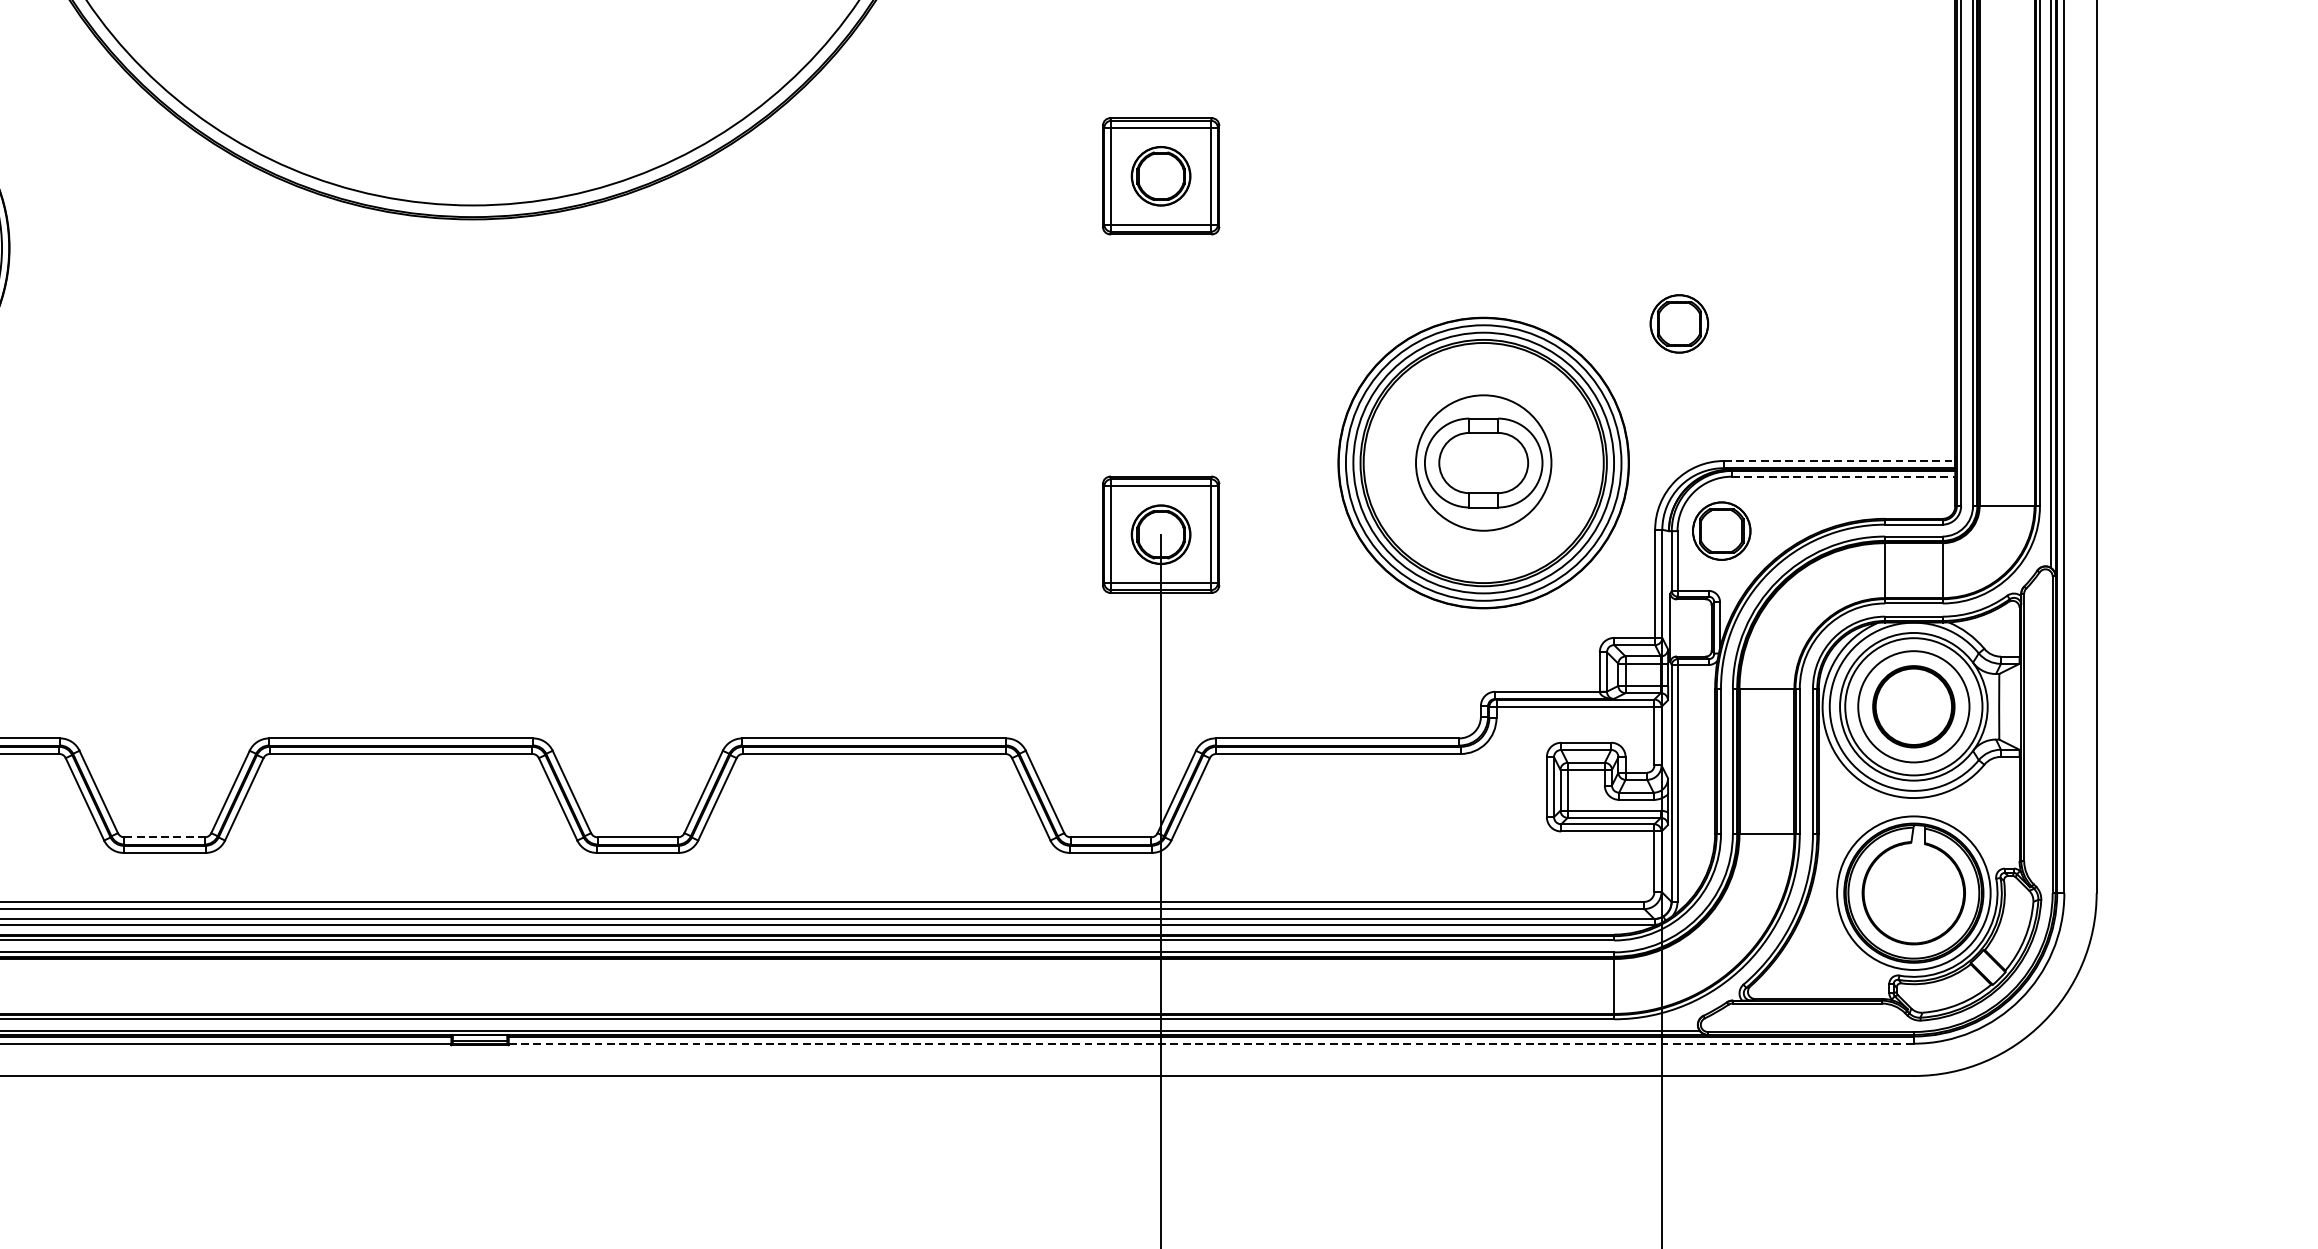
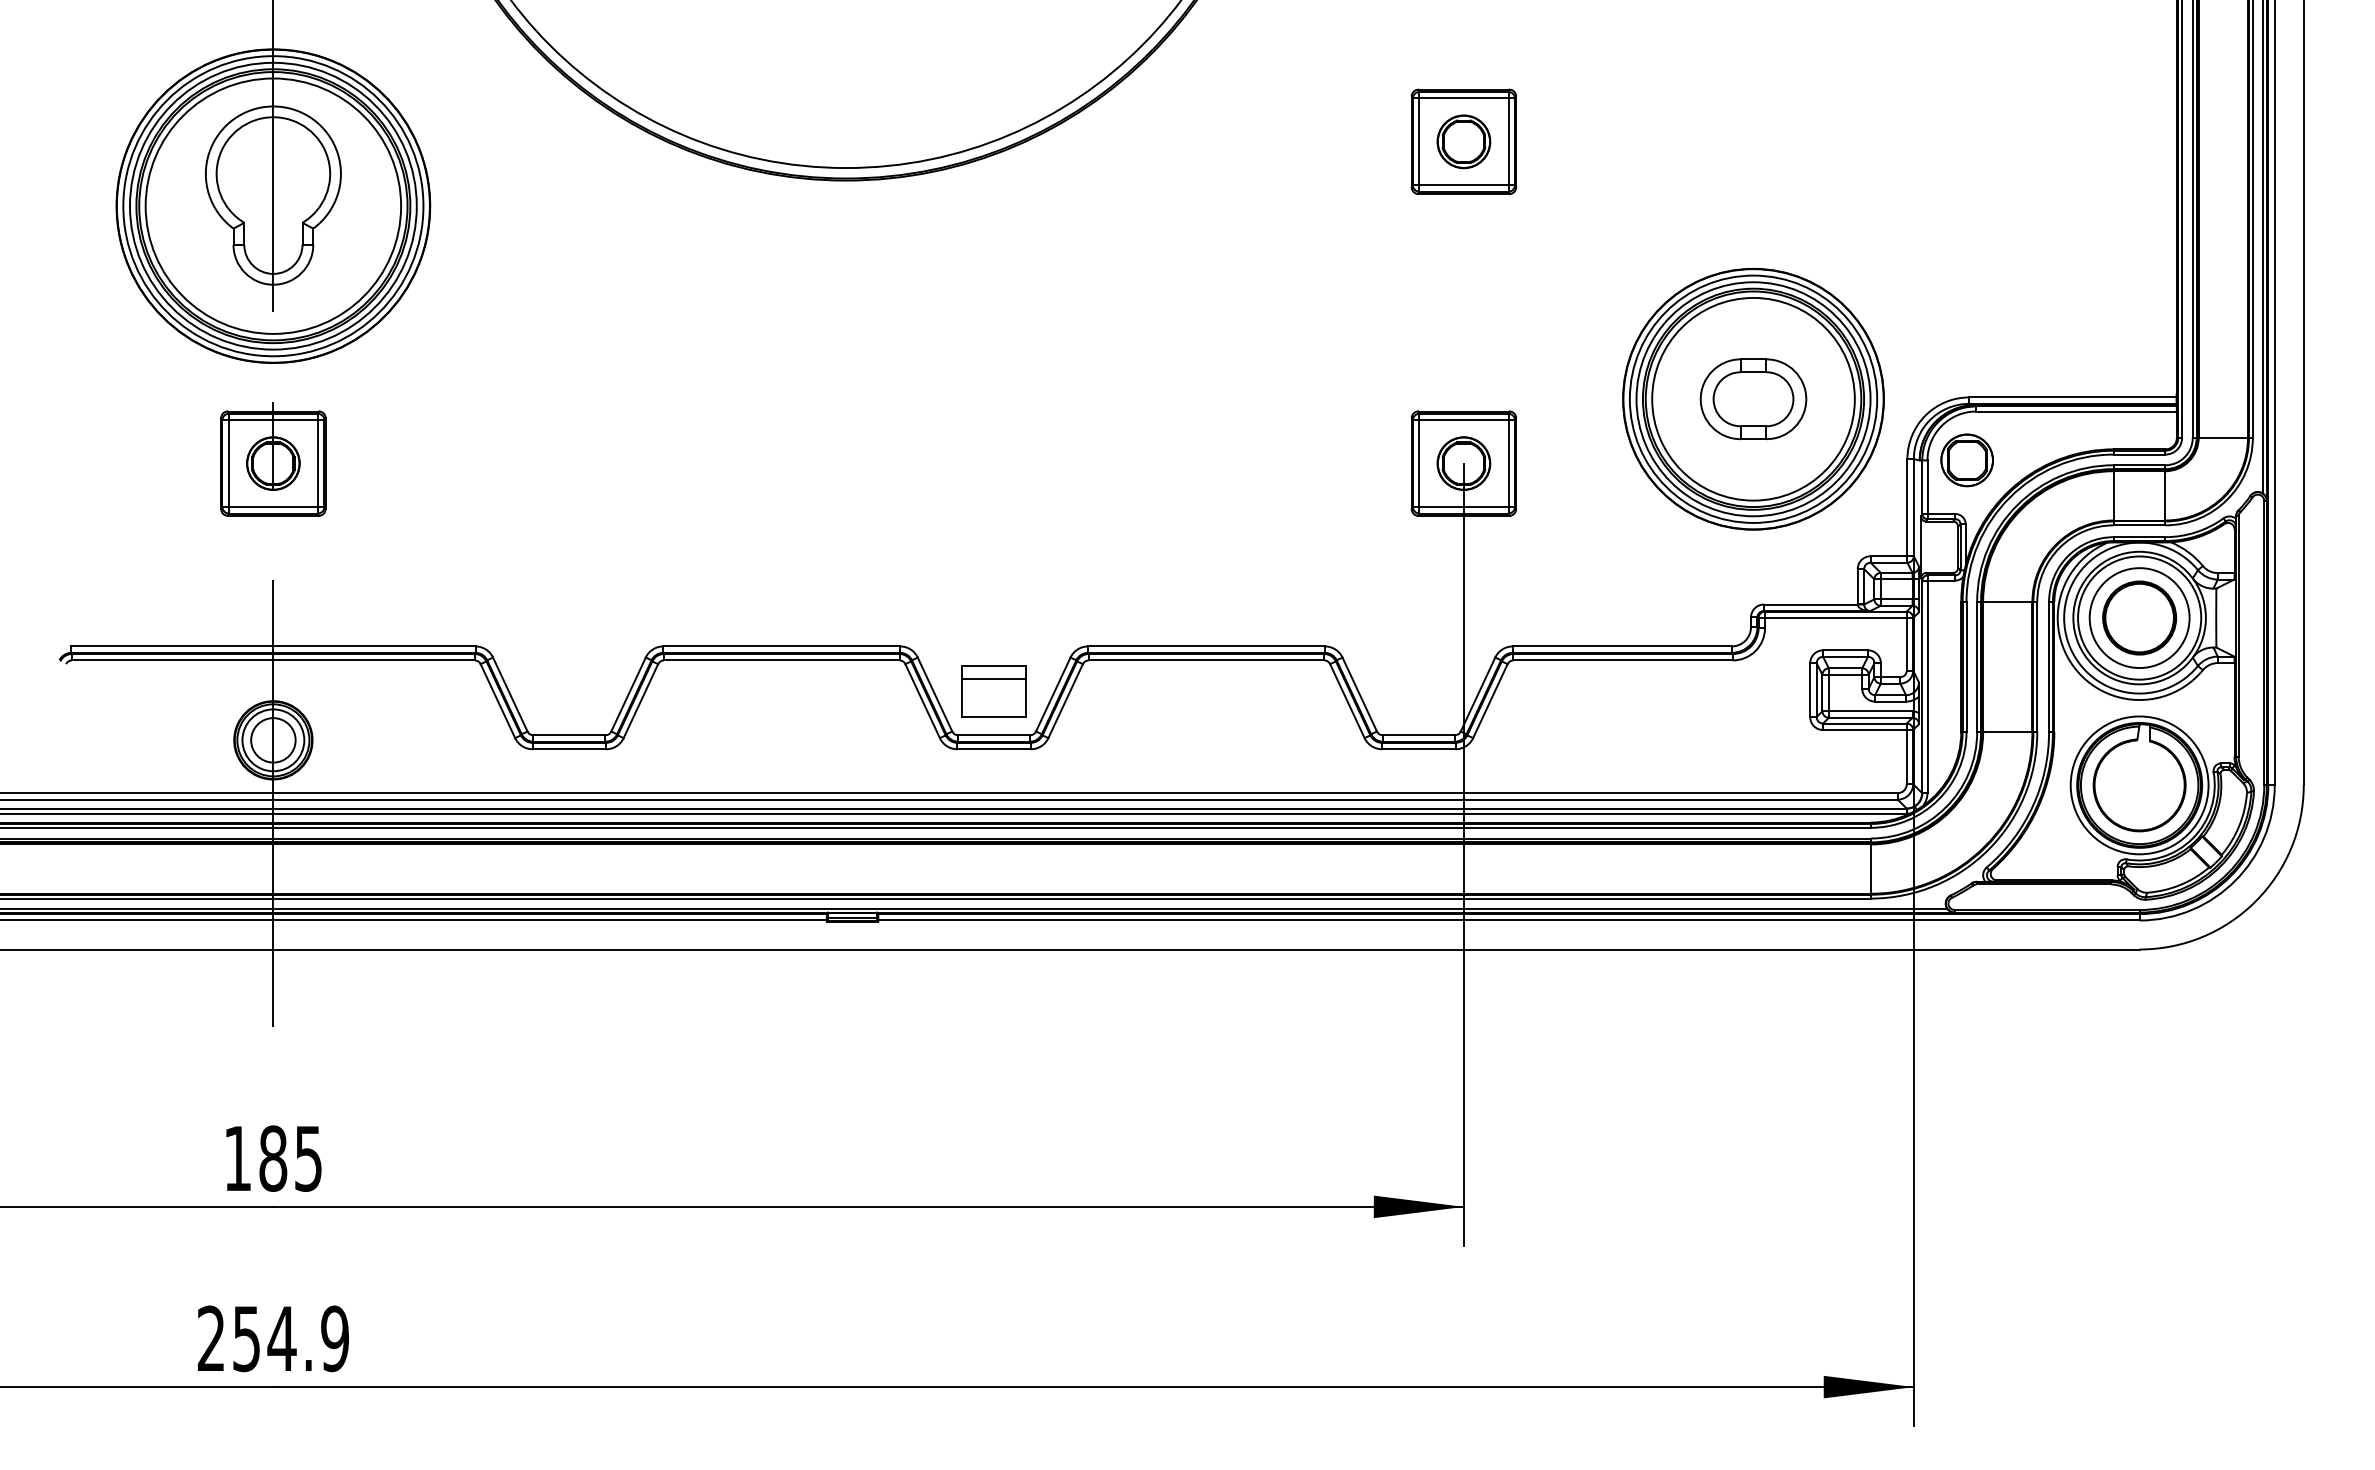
part: (1678, 324) -> (1928, 274), removed
line: (1839, 461) -> (2072, 397), dashed -> solid
circle: (1483, 462) -> (1753, 398), size x1.67
line: (1844, 476) -> (2077, 411), dashed -> solid
part: (637, 788) -> (993, 691), added
line: (164, 837) -> (569, 735), dashed -> solid
line: (1210, 1043) -> (1508, 920), dashed -> solid

